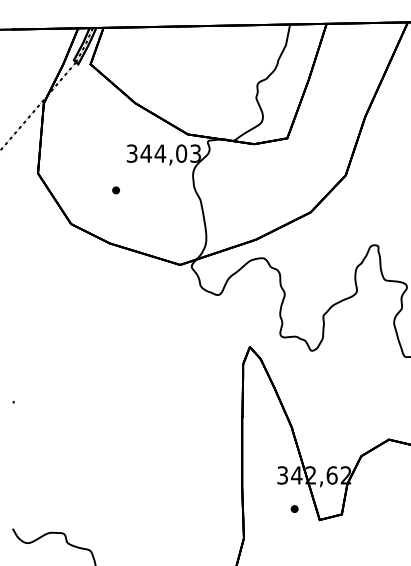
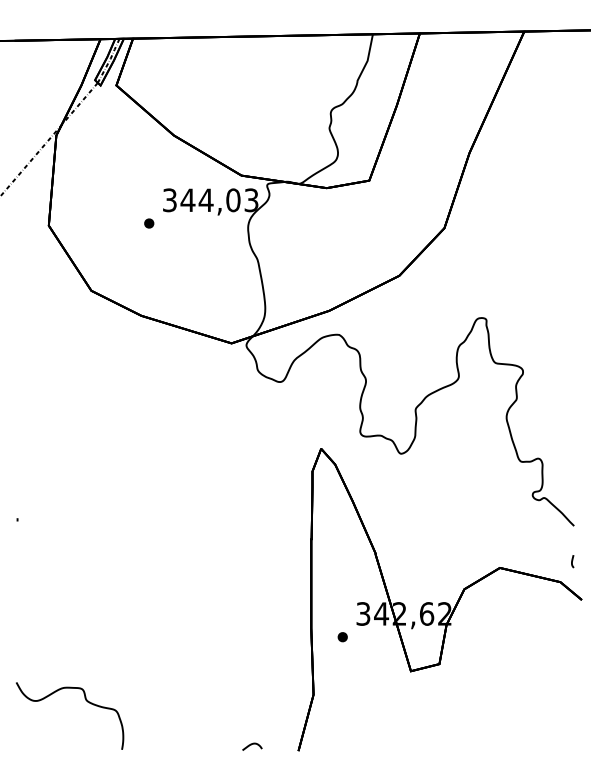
part: (116, 190) -> (149, 223), moved
part: (294, 509) -> (342, 637), moved

